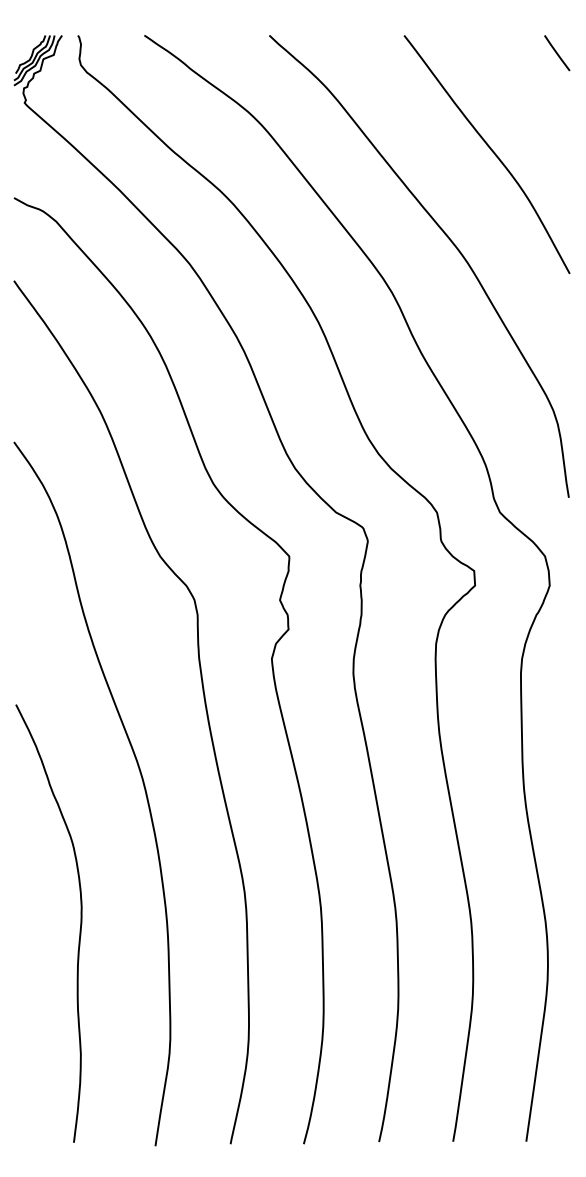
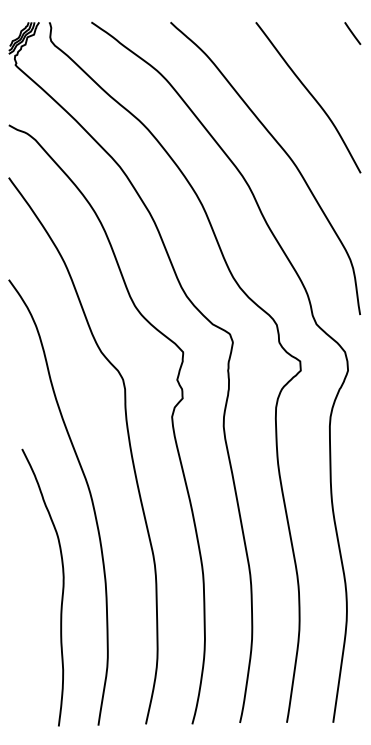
curve: (79, 923) -> (62, 587), moved

